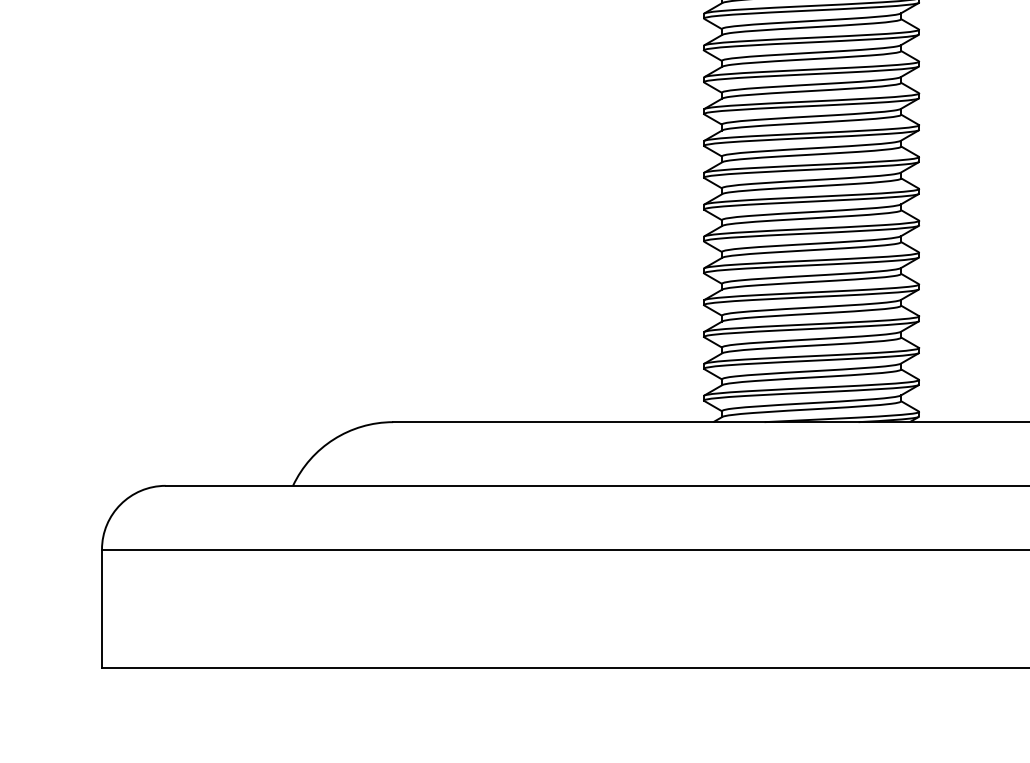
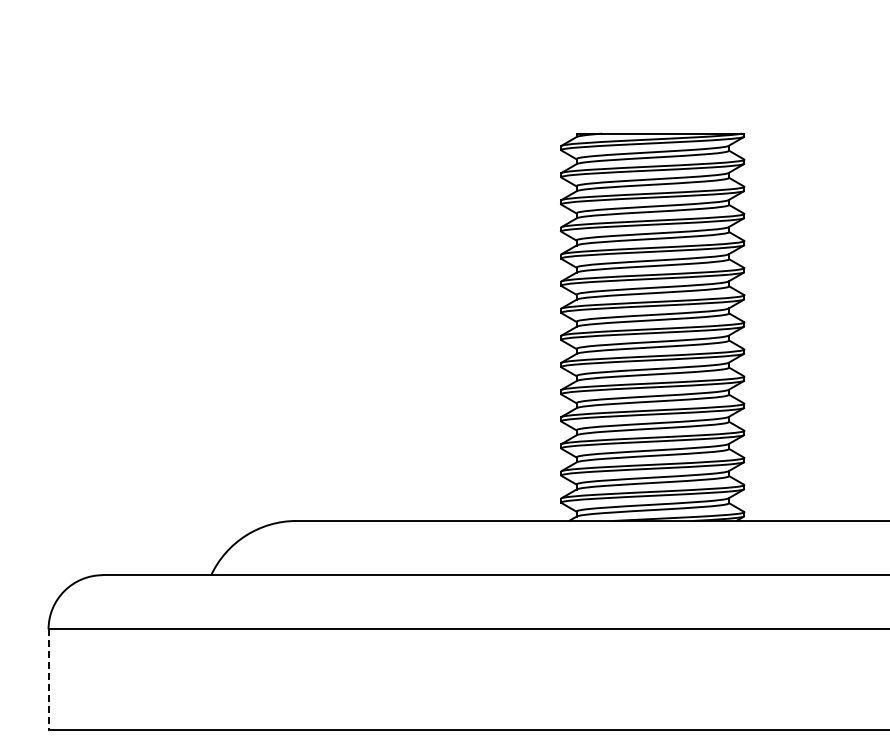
line: (101, 609) -> (48, 680), solid -> dashed

